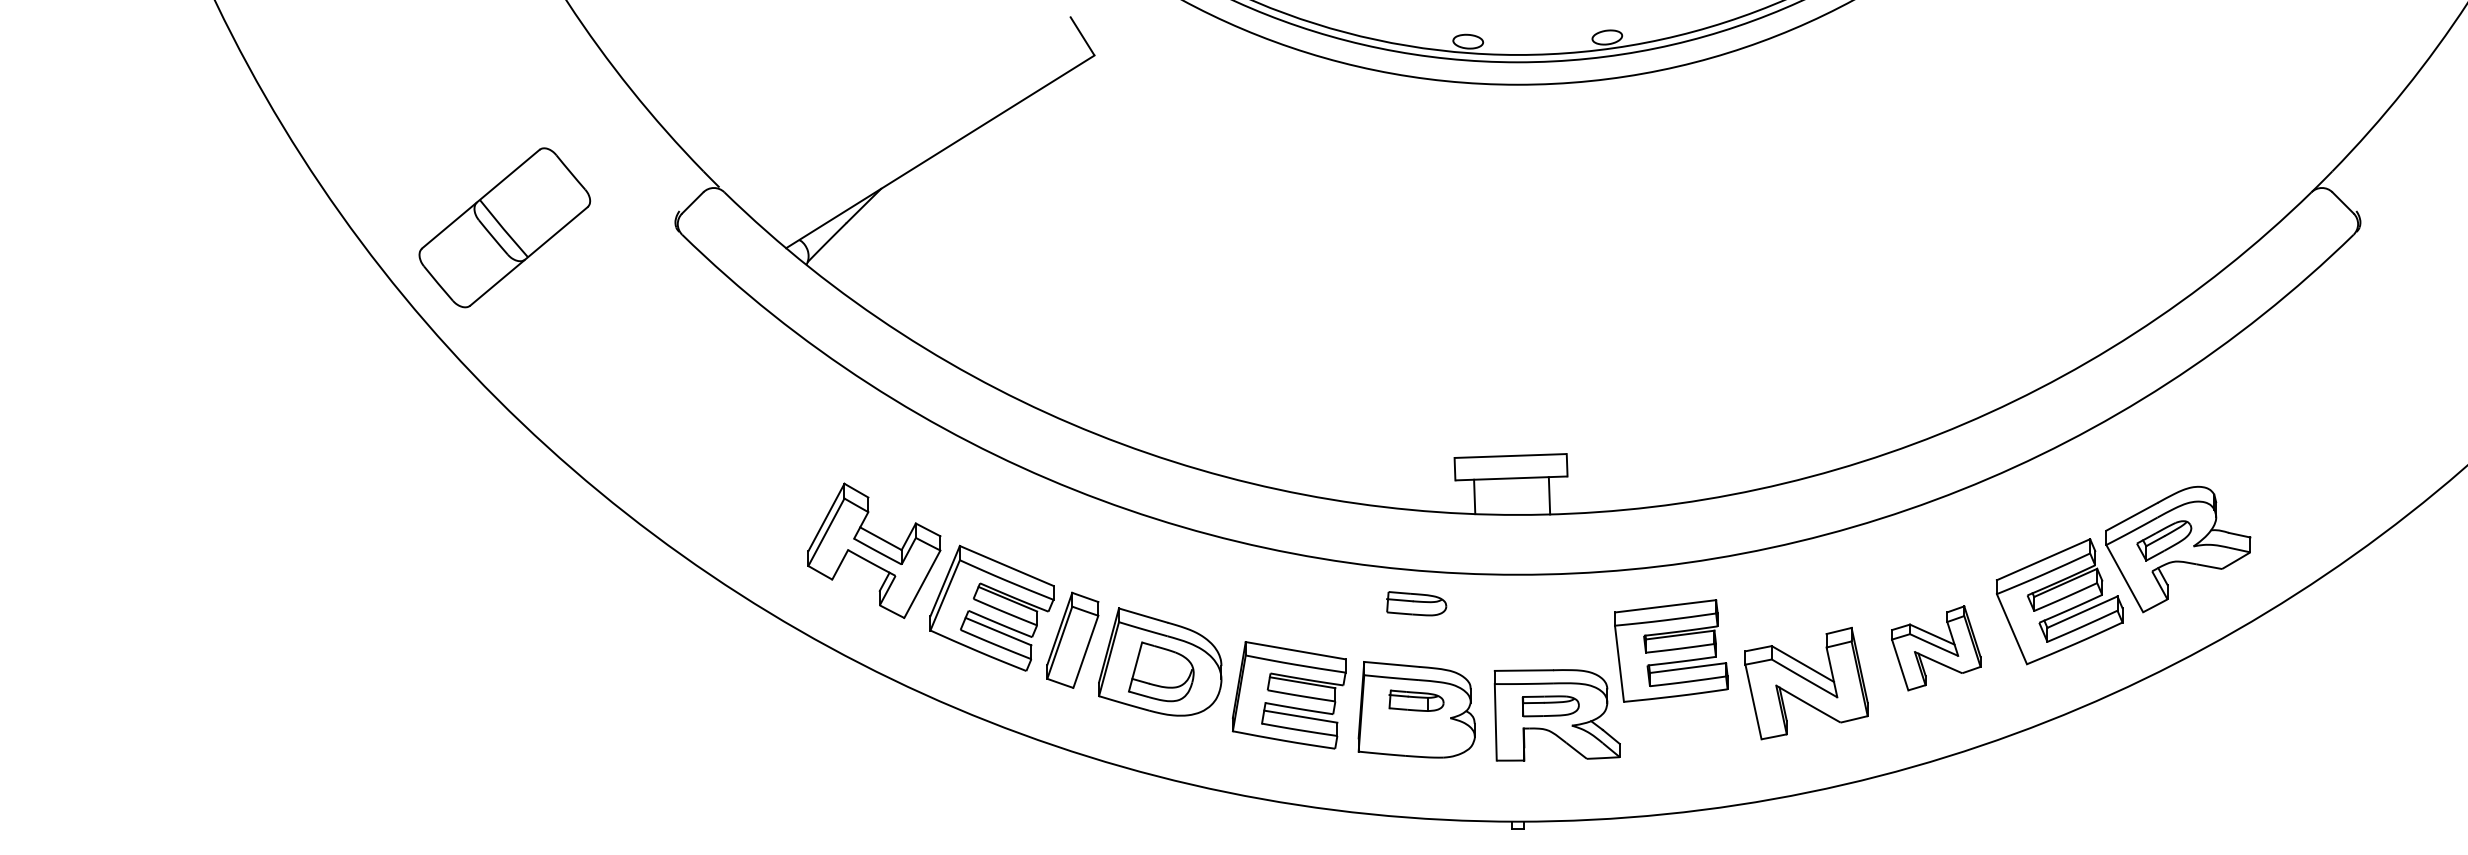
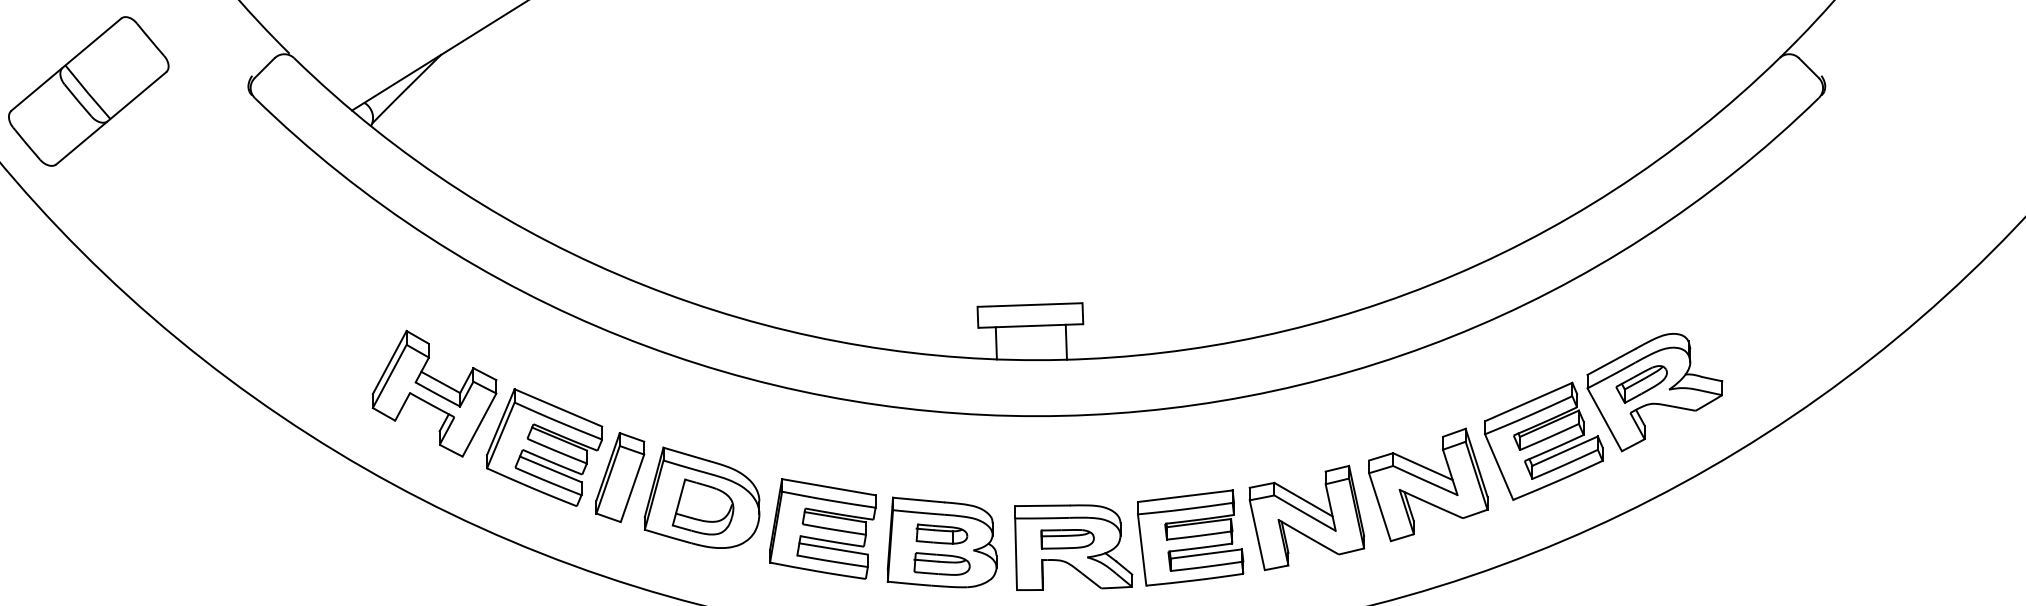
part: (1416, 603) -> (941, 563), moved
part: (1936, 648) -> (1428, 485), size x1.43
part: (1671, 650) -> (1190, 537), moved

